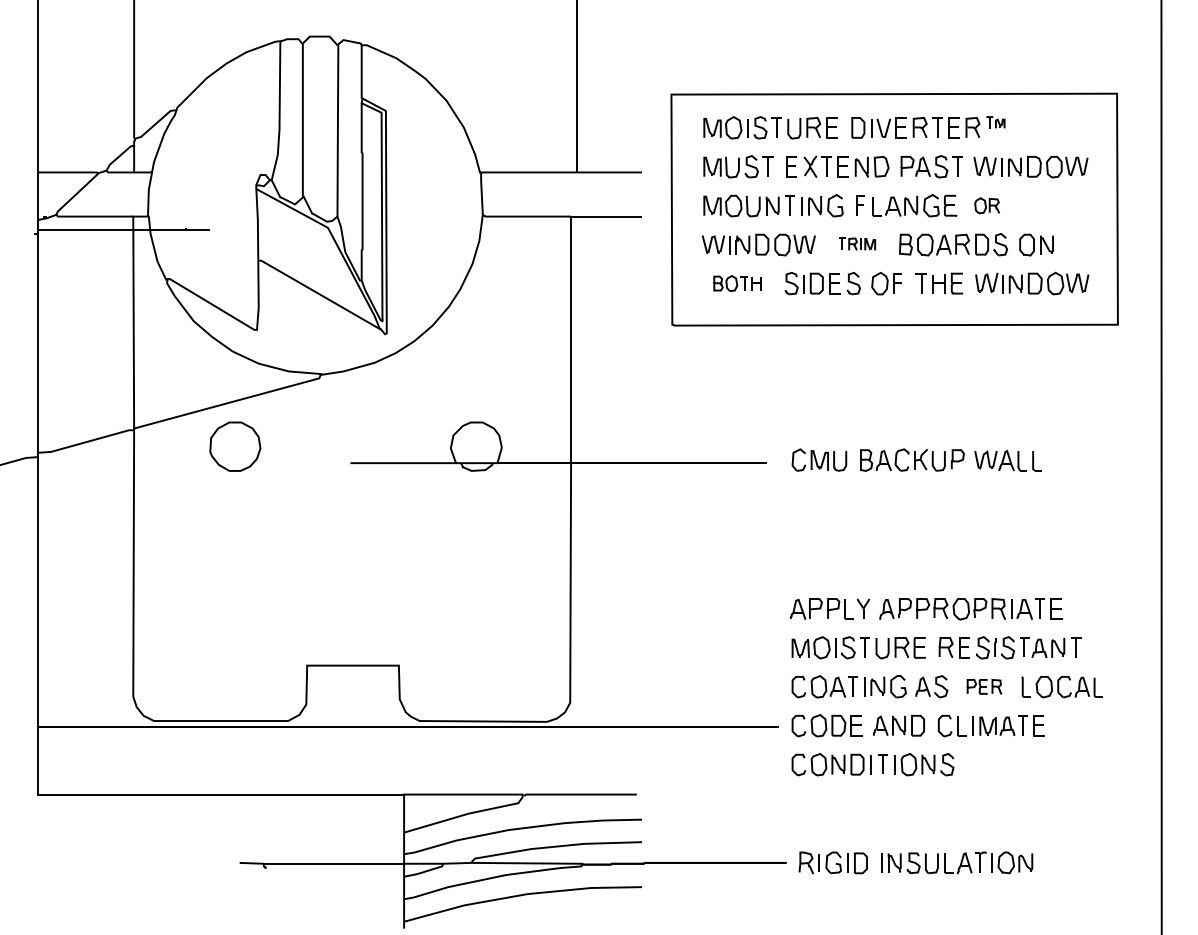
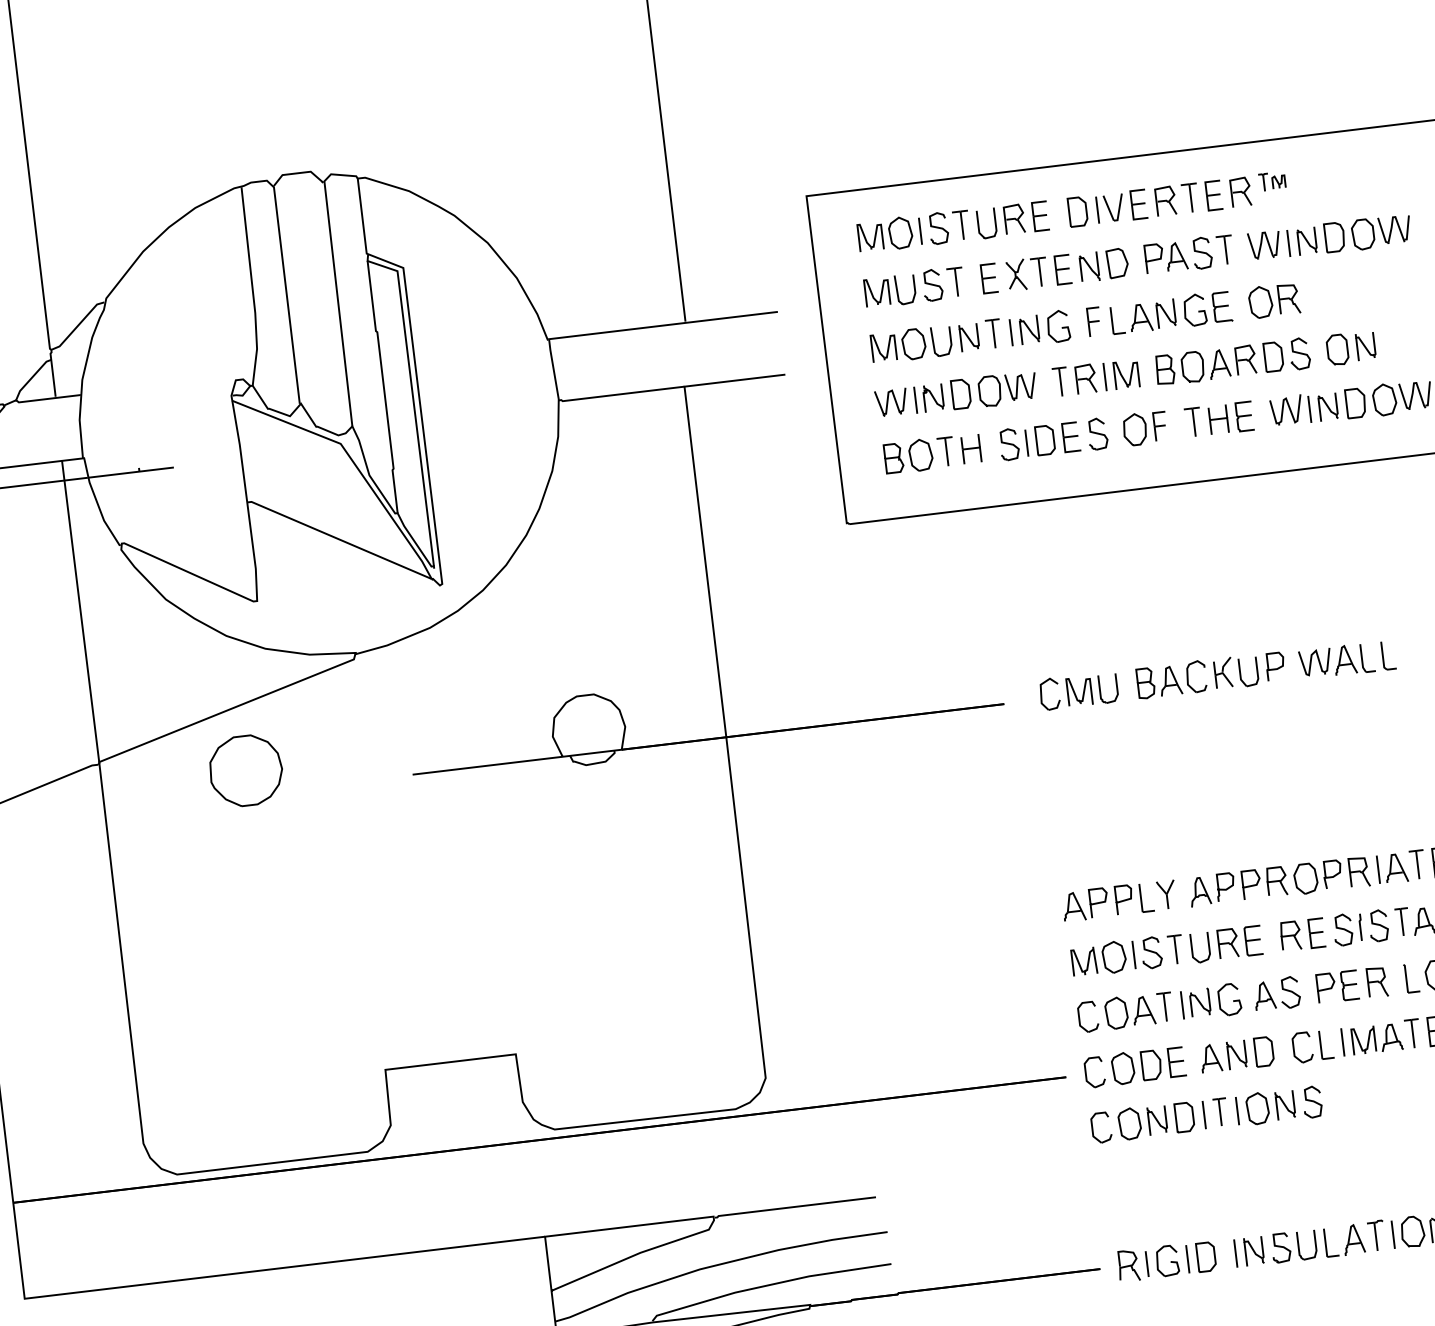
part: (987, 205) -> (1274, 300), size x1.43
part: (857, 243) -> (1096, 376), size x1.67
part: (737, 283) -> (932, 453), size x1.43
part: (984, 686) -> (1351, 984), size x1.43

